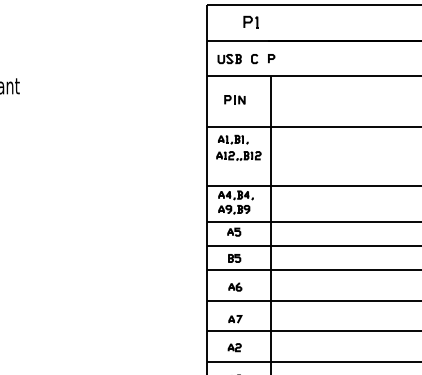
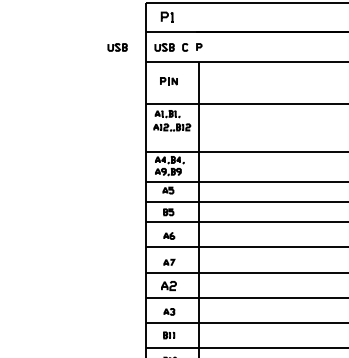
part: (250, 21) -> (166, 16), moved
part: (172, 59) -> (117, 47), added
part: (234, 347) -> (168, 285), size x1.4

